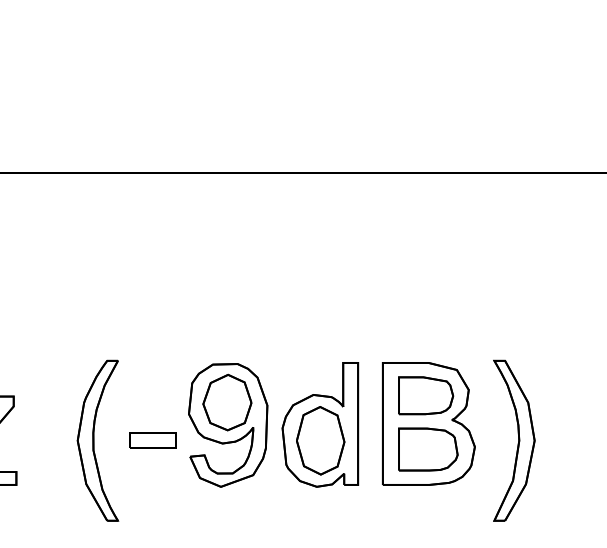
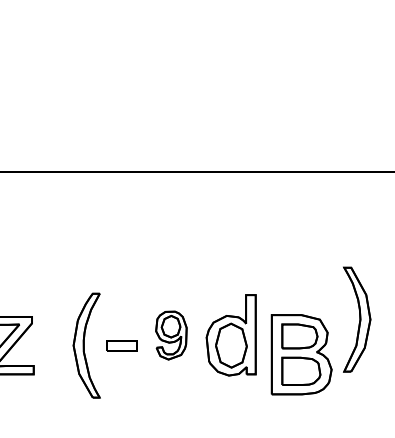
part: (428, 423) -> (301, 354), moved
part: (228, 425) -> (171, 335), size x0.6
part: (514, 440) -> (357, 319), moved

